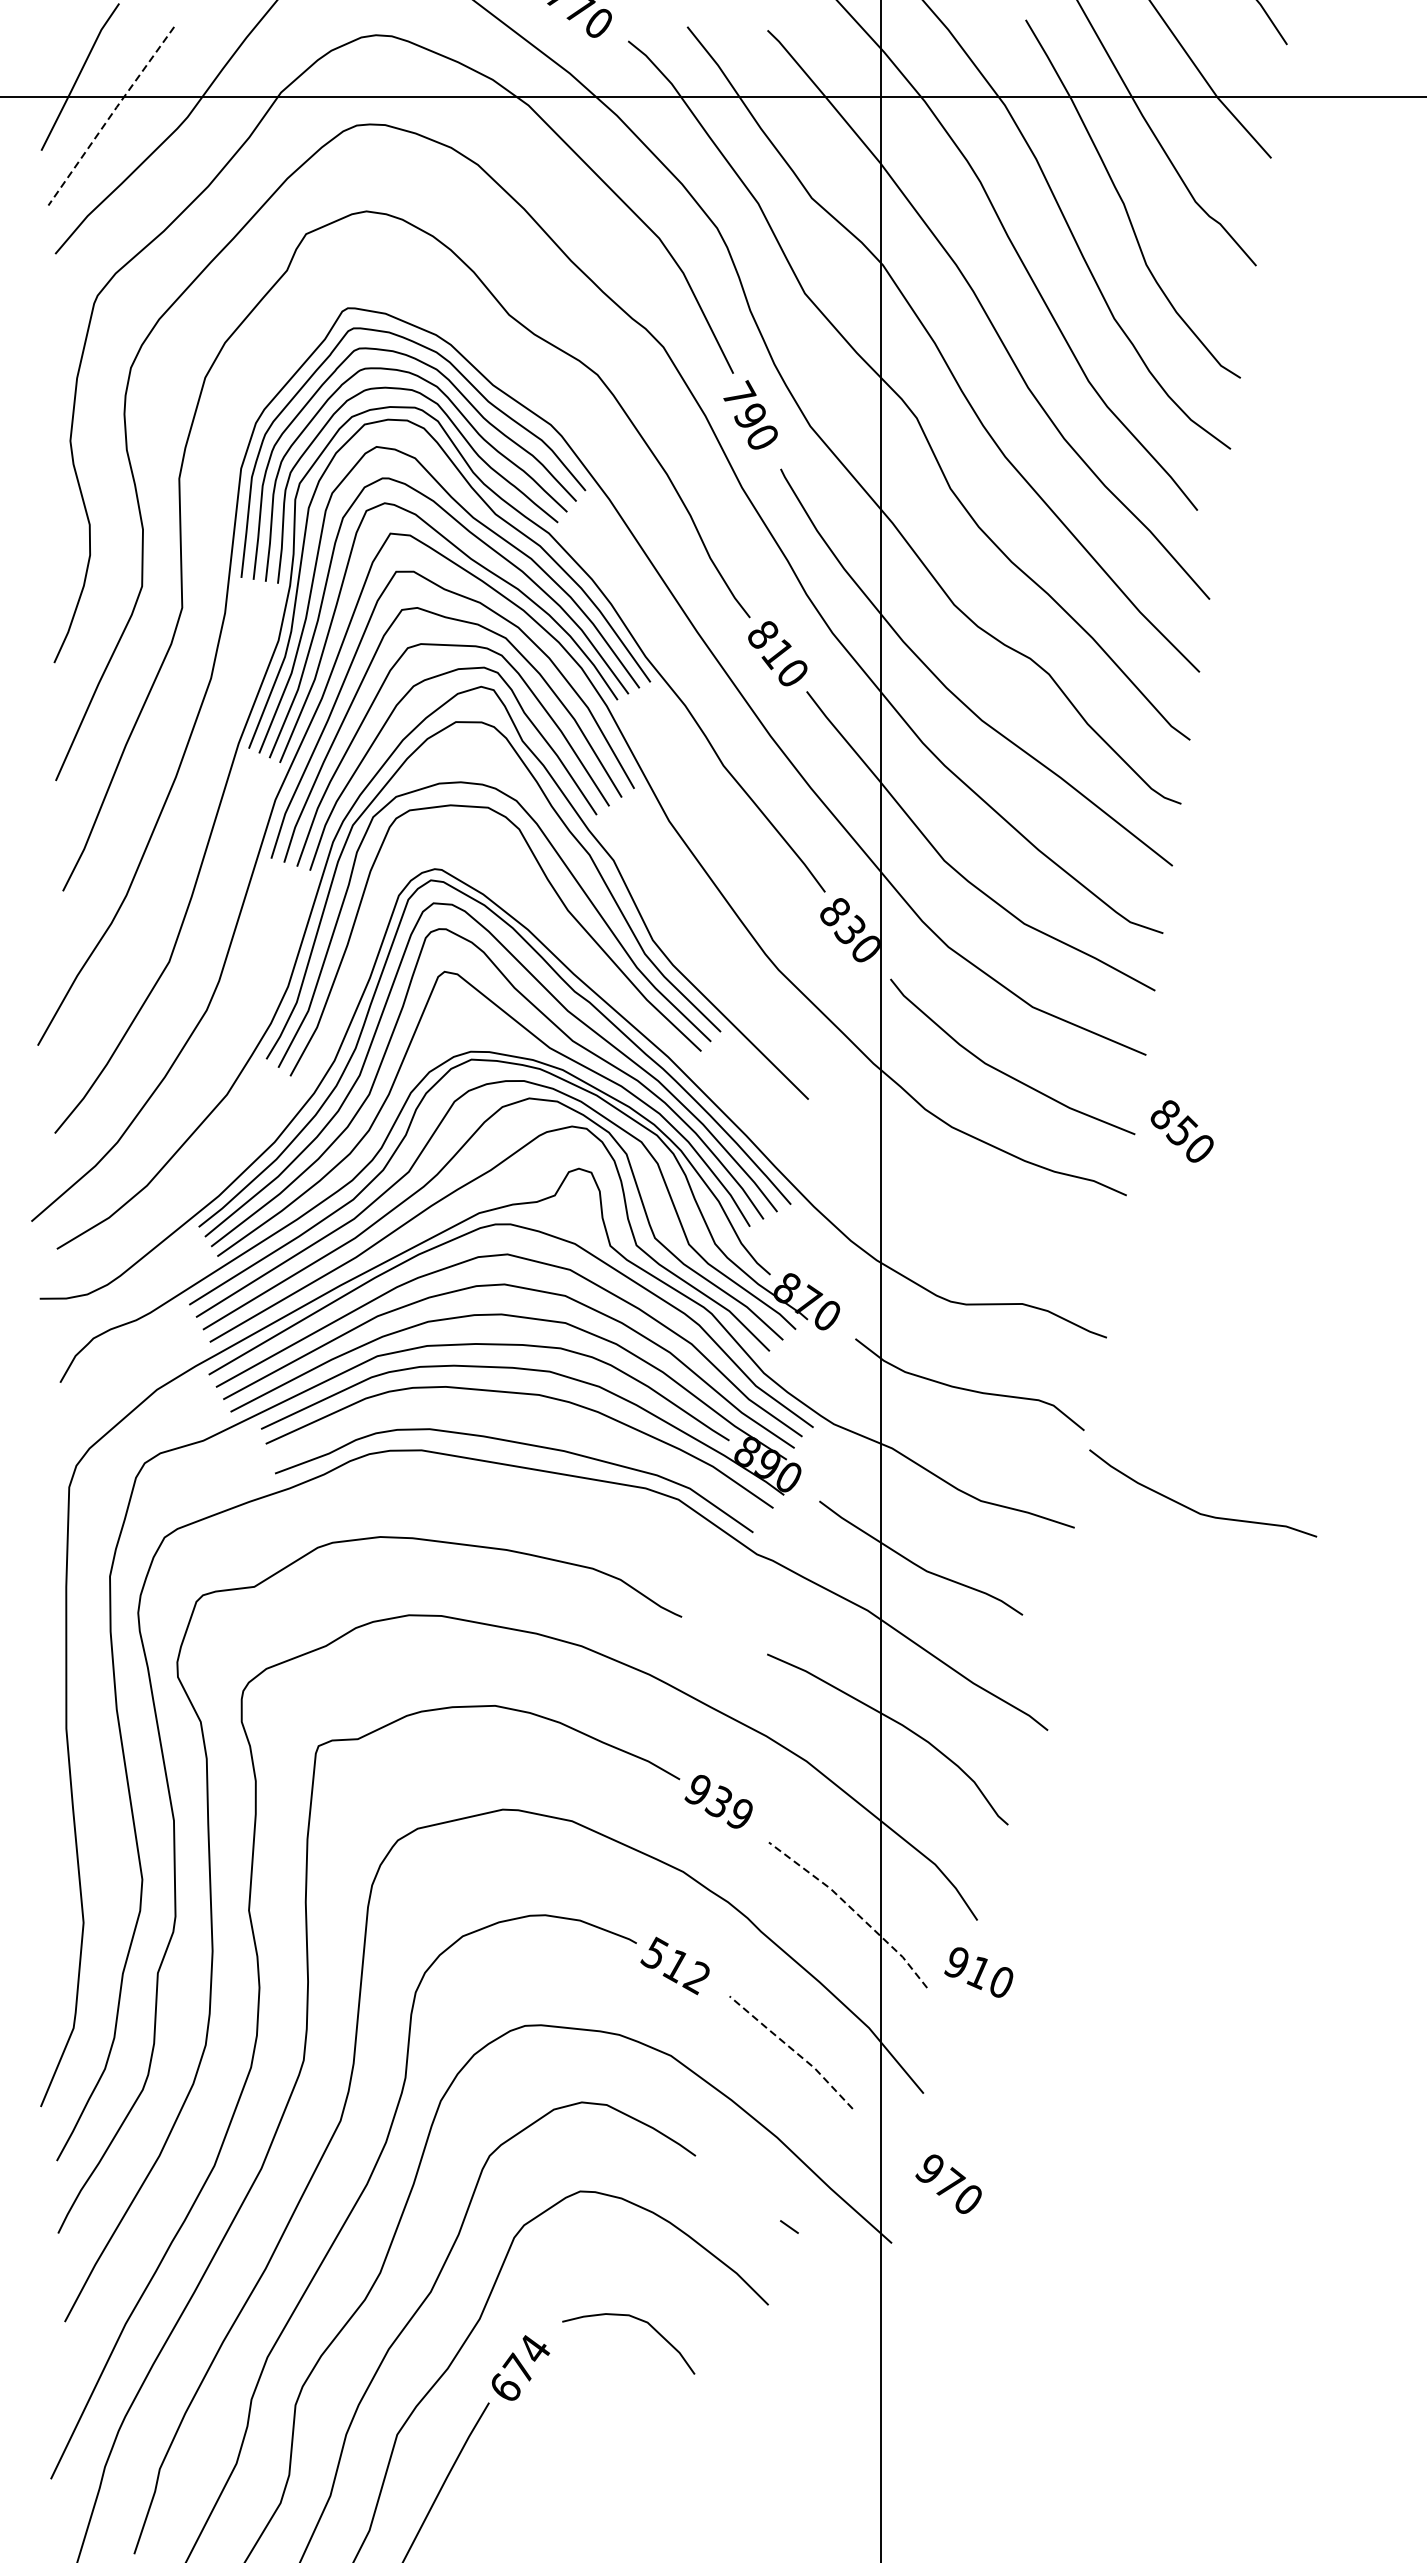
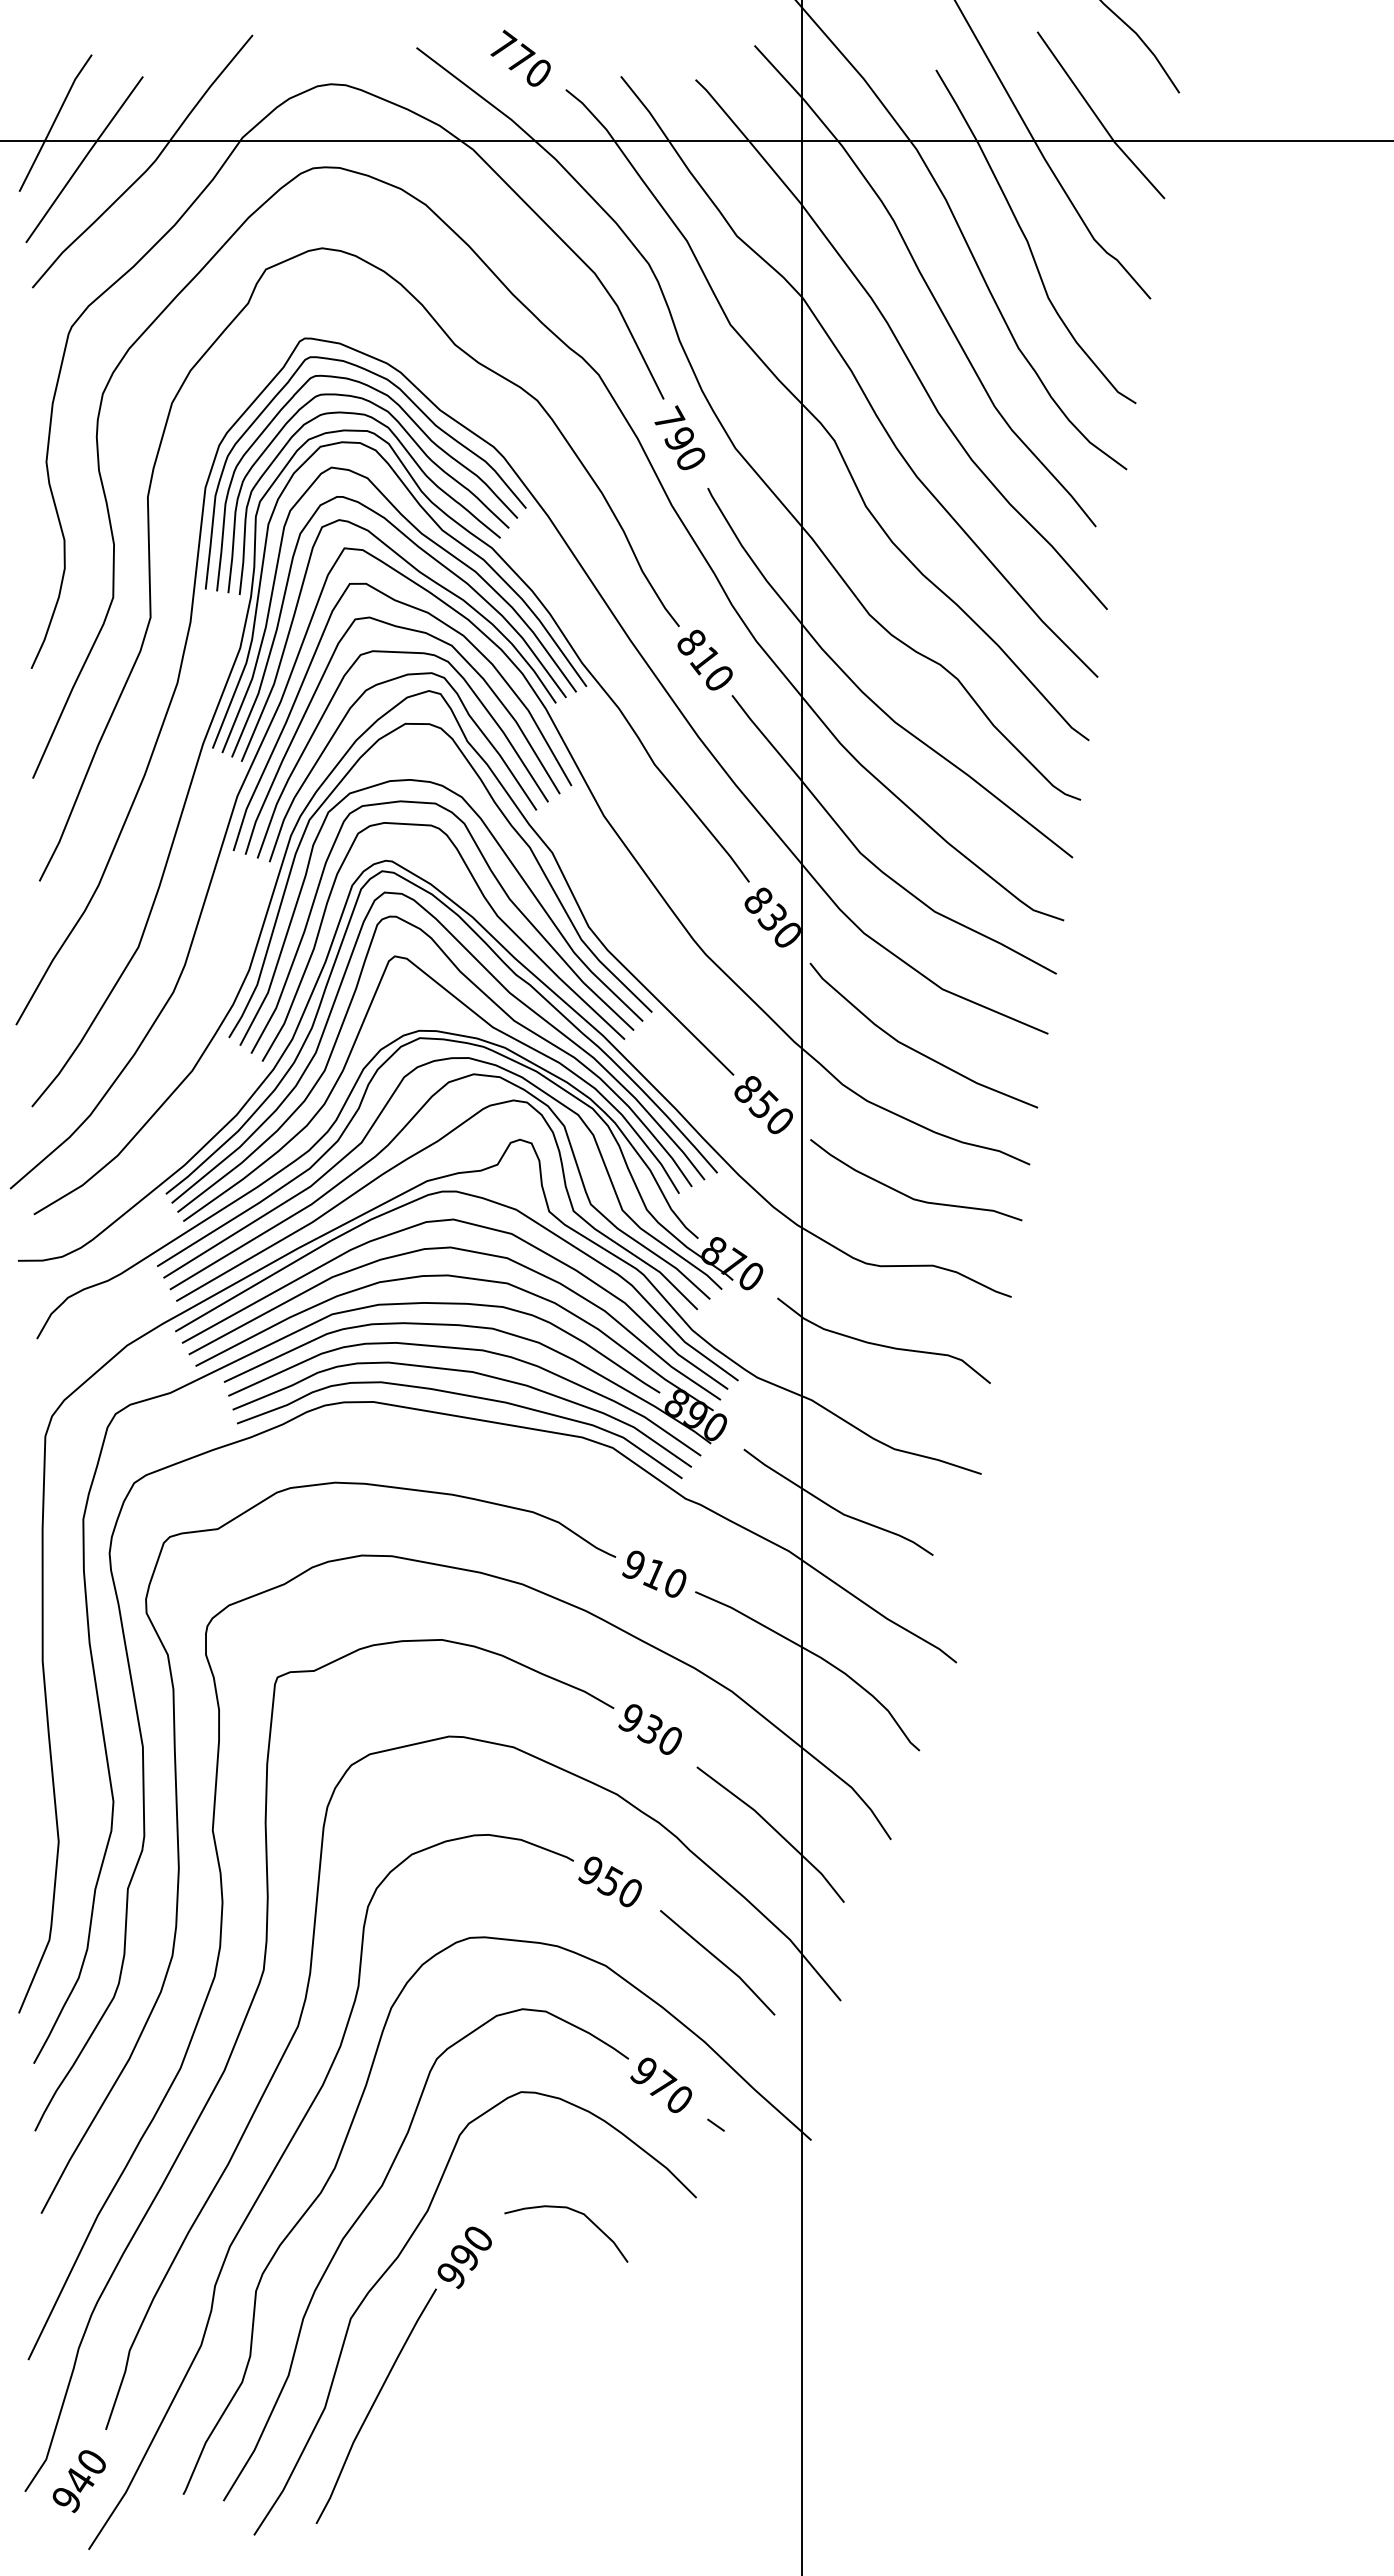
line: (111, 114) -> (84, 158), dashed -> solid
curve: (548, 921) -> (491, 909), added
text: (1181, 1130) -> (763, 1104), moved
curve: (520, 1418) -> (465, 1372), added
curve: (1194, 1509) -> (908, 1195), moved
text: (739, 1813) -> (669, 1740), 939 -> 930
line: (853, 1910) -> (775, 1830), dashed -> solid
text: (675, 1966) -> (609, 1882), 512 -> 950
text: (978, 1971) -> (654, 1573), moved
line: (793, 2050) -> (719, 1960), dashed -> solid
text: (947, 2183) -> (660, 2084), moved
text: (520, 2369) -> (465, 2257), 674 -> 990

